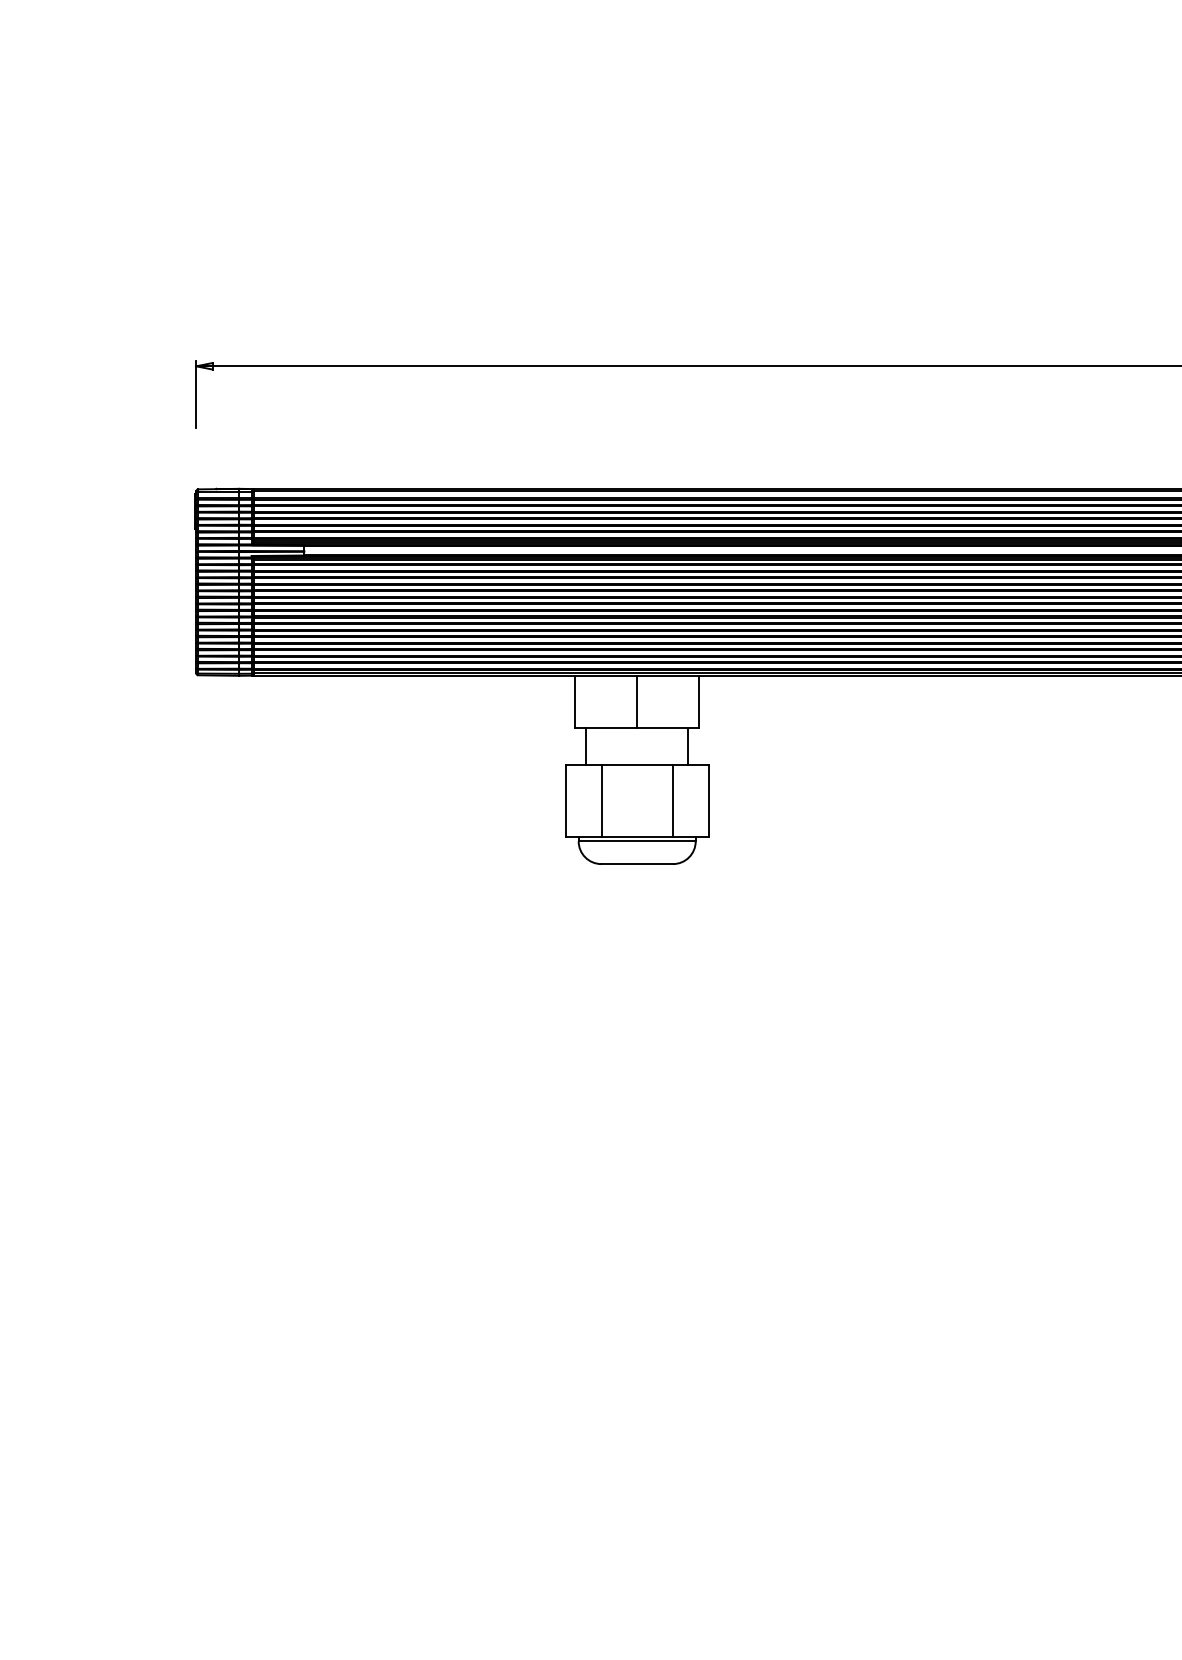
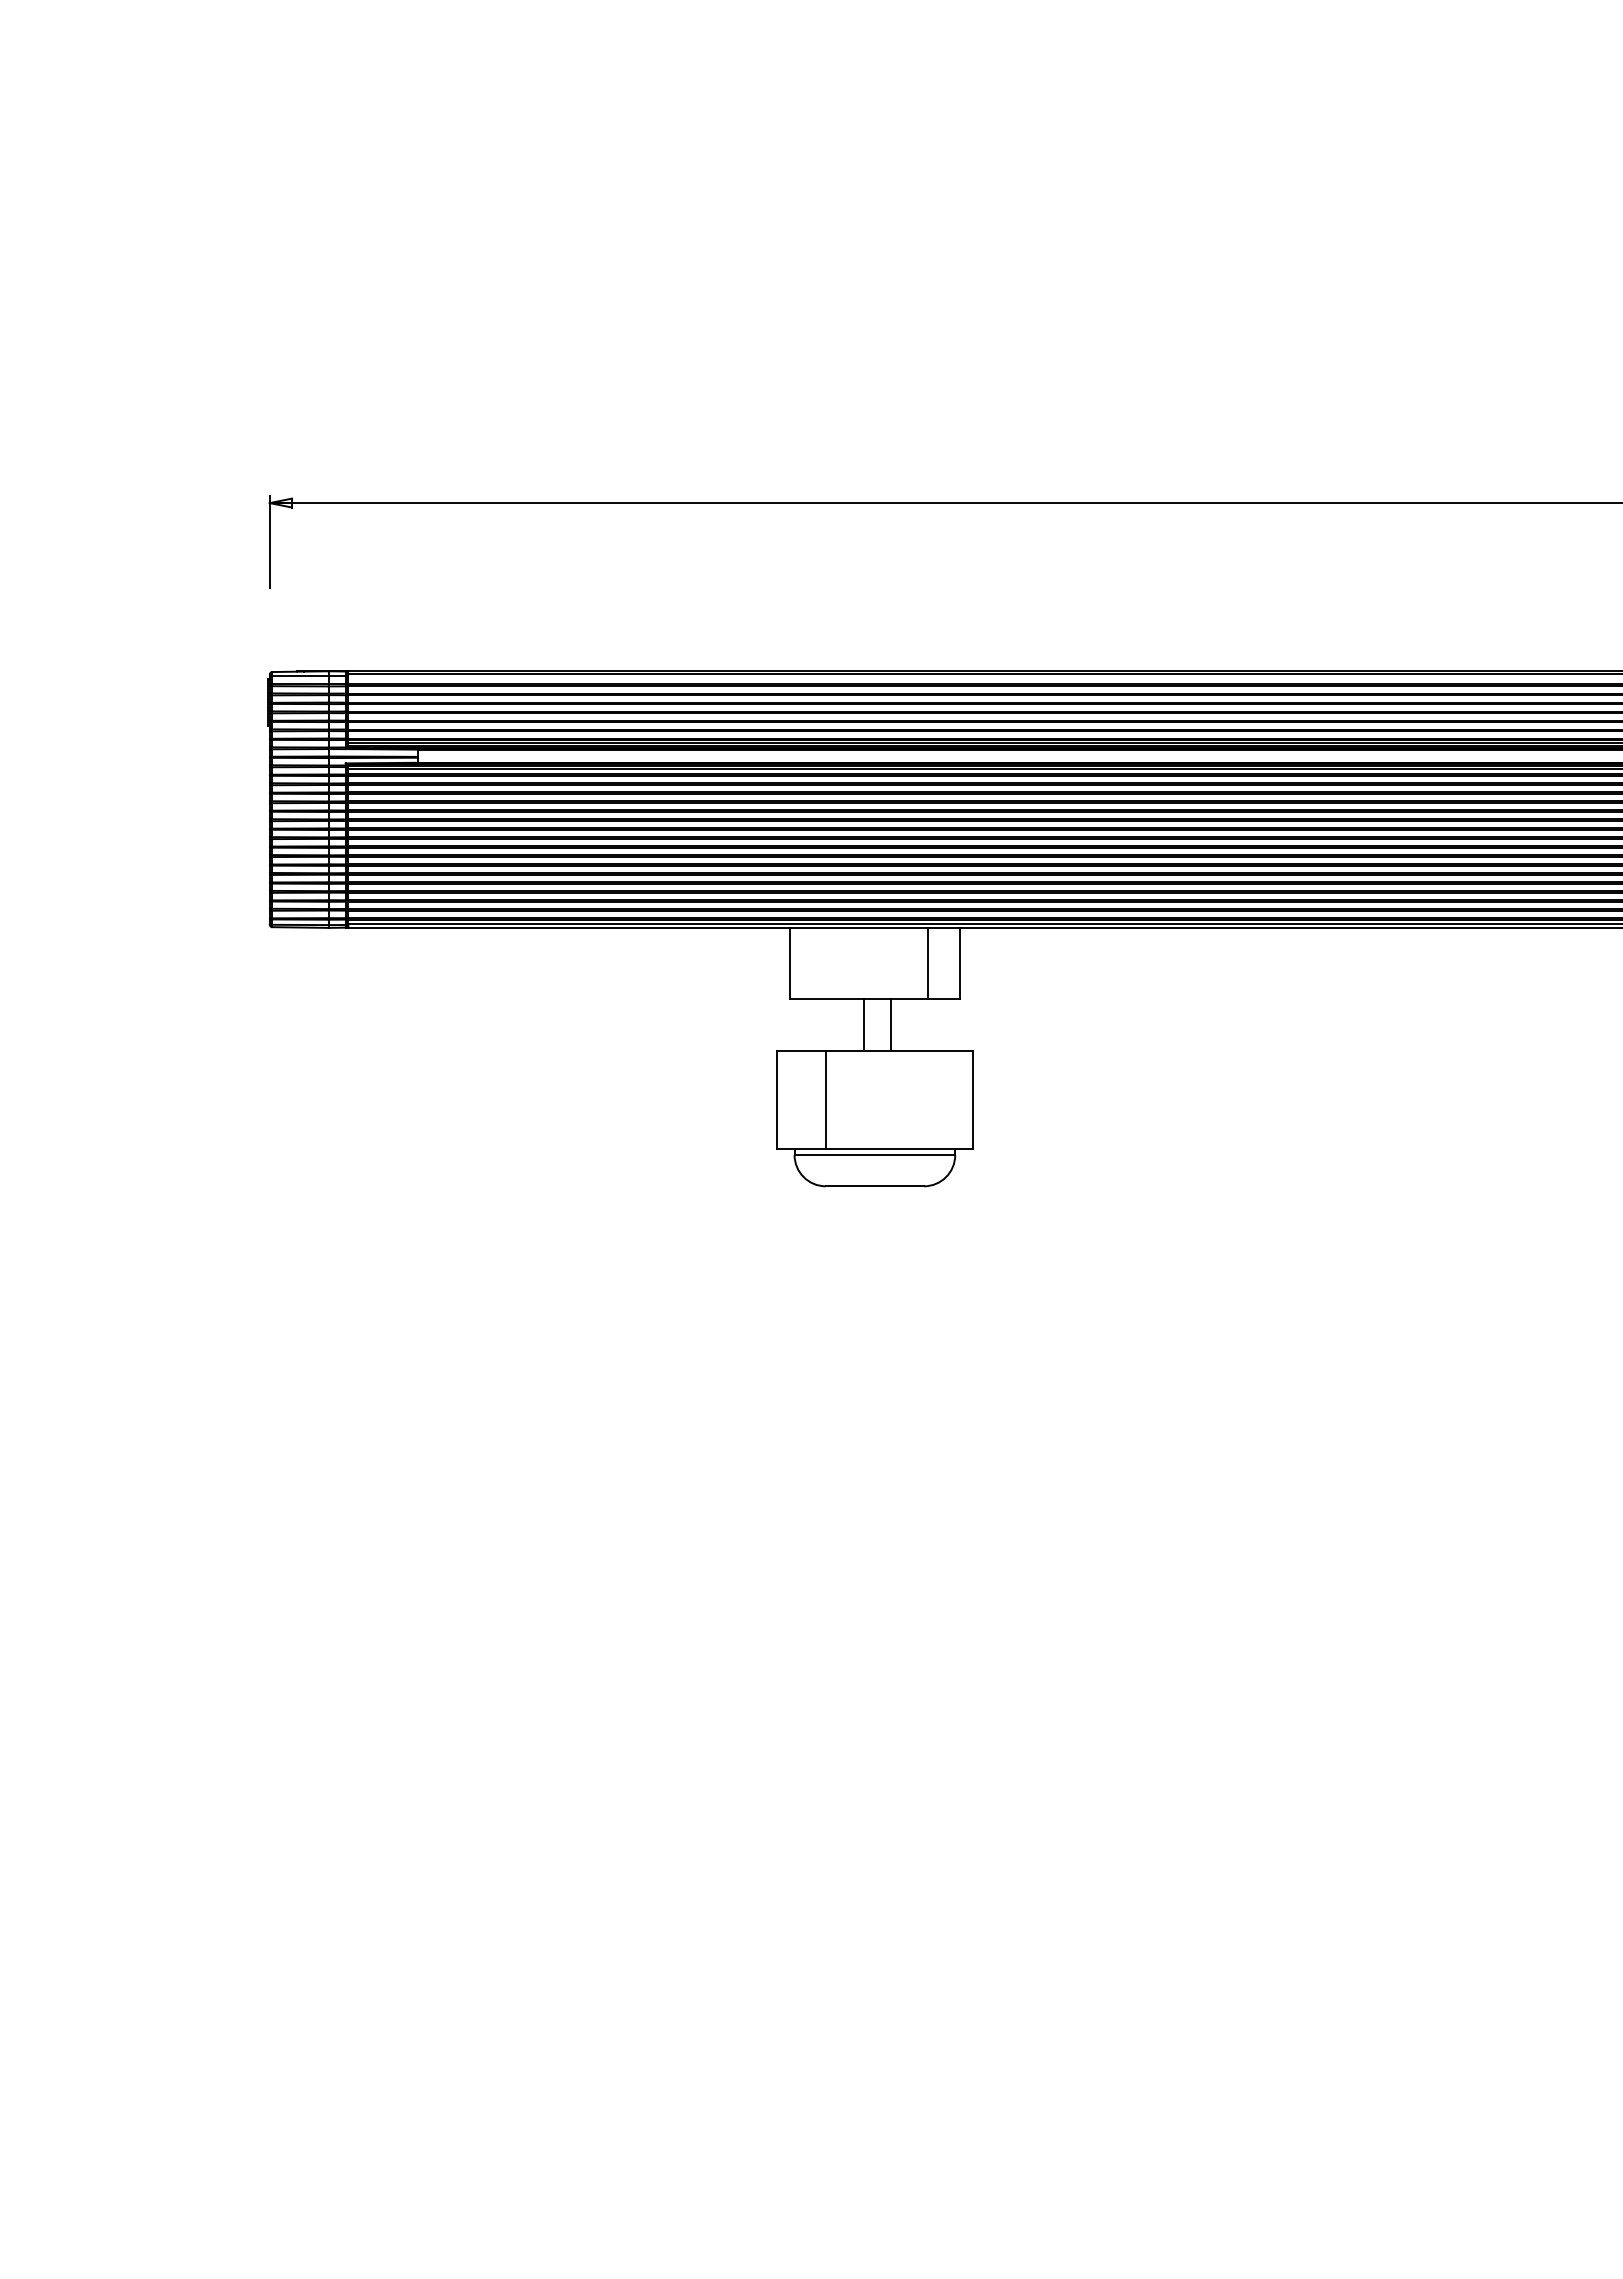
line: (636, 701) -> (927, 963), moved
line: (586, 746) -> (864, 1024), moved
line: (687, 746) -> (890, 1024), moved
line: (672, 800) -> (923, 1099), removed

